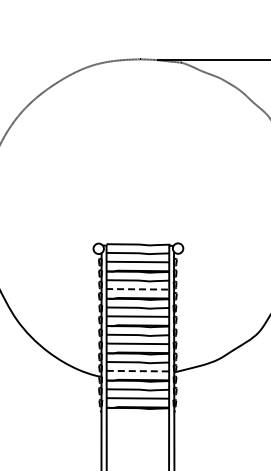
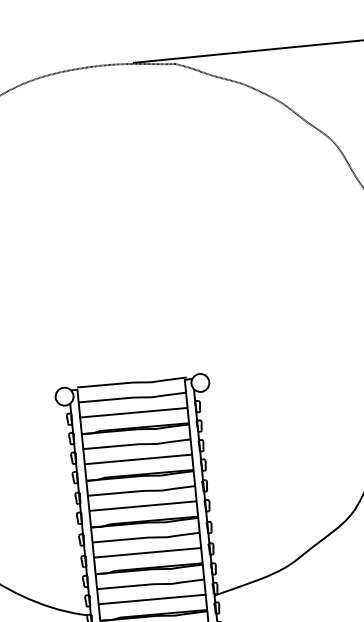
line: (137, 289) -> (137, 459), dashed -> solid
line: (138, 371) -> (153, 599), dashed -> solid

